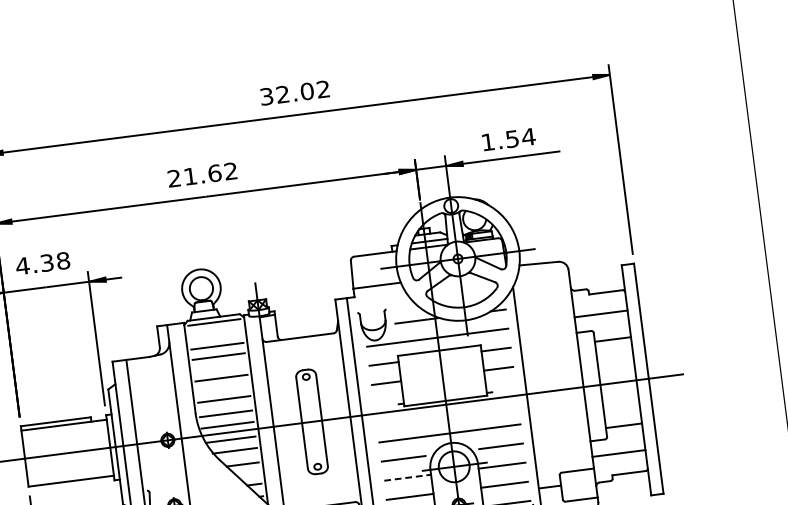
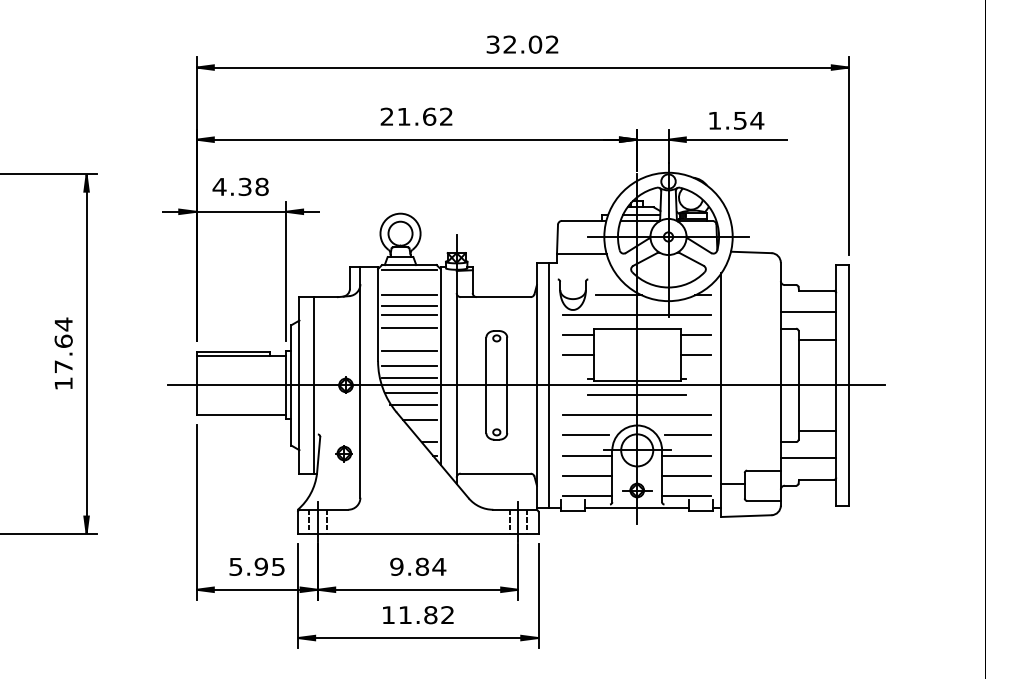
line: (220, 365) -> (409, 315), added
line: (447, 414) -> (637, 395), added
line: (408, 477) -> (588, 455), dashed -> solid

